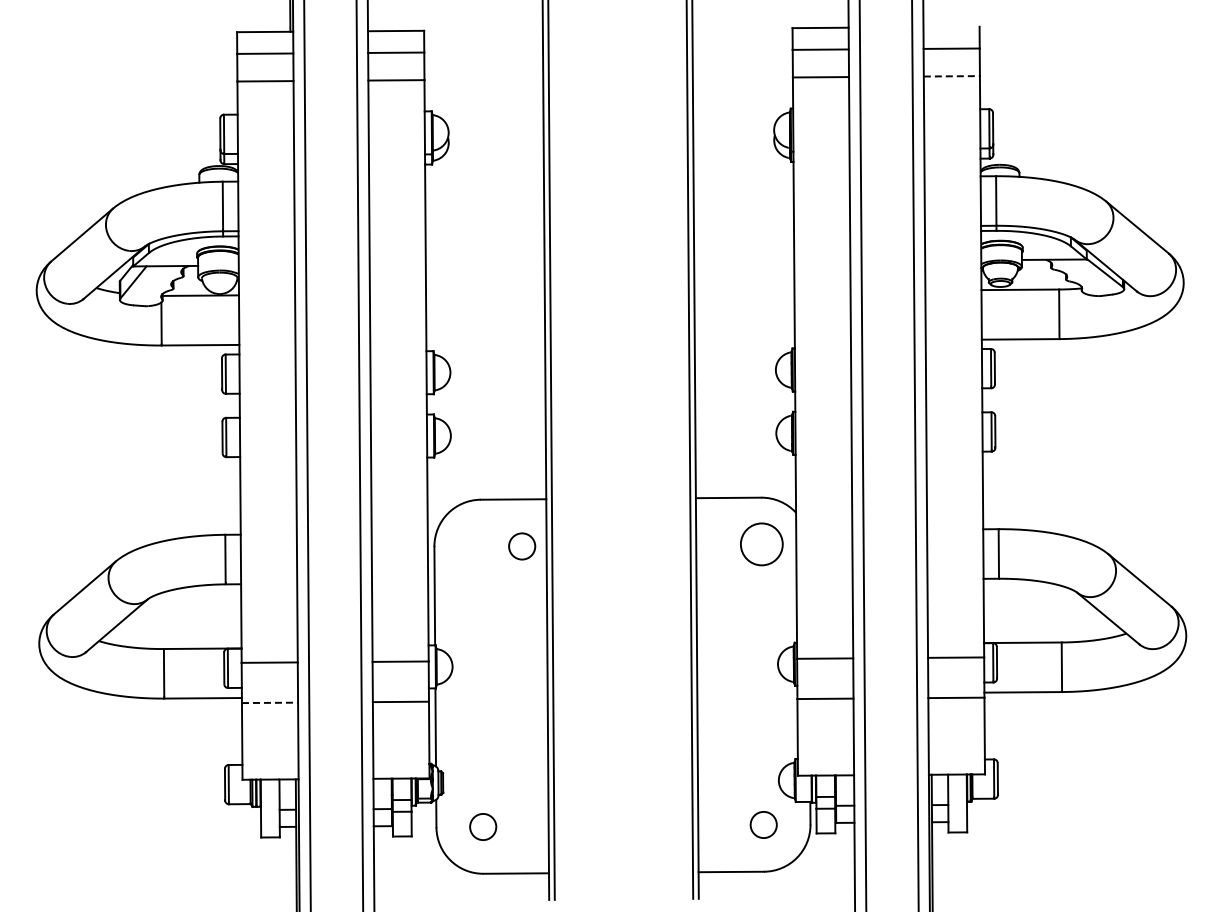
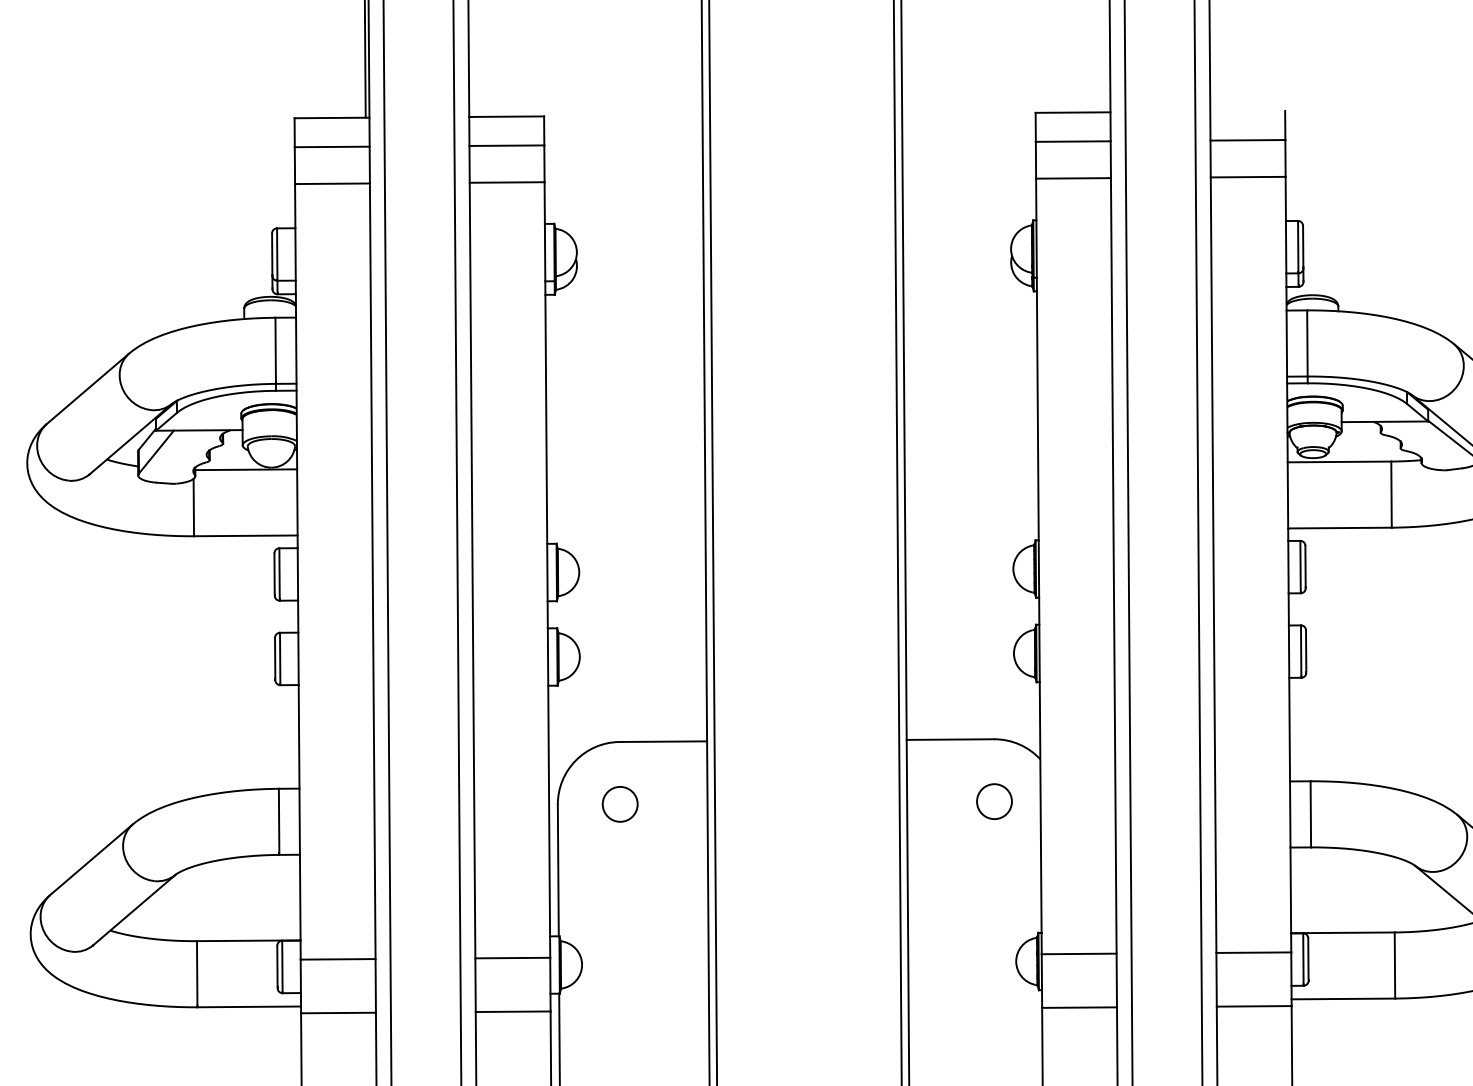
line: (952, 76) -> (1249, 177), dashed -> solid
circle: (761, 544) -> (994, 801), size x0.62
circle: (522, 546) -> (620, 804), moved
line: (270, 702) -> (339, 1012), dashed -> solid

